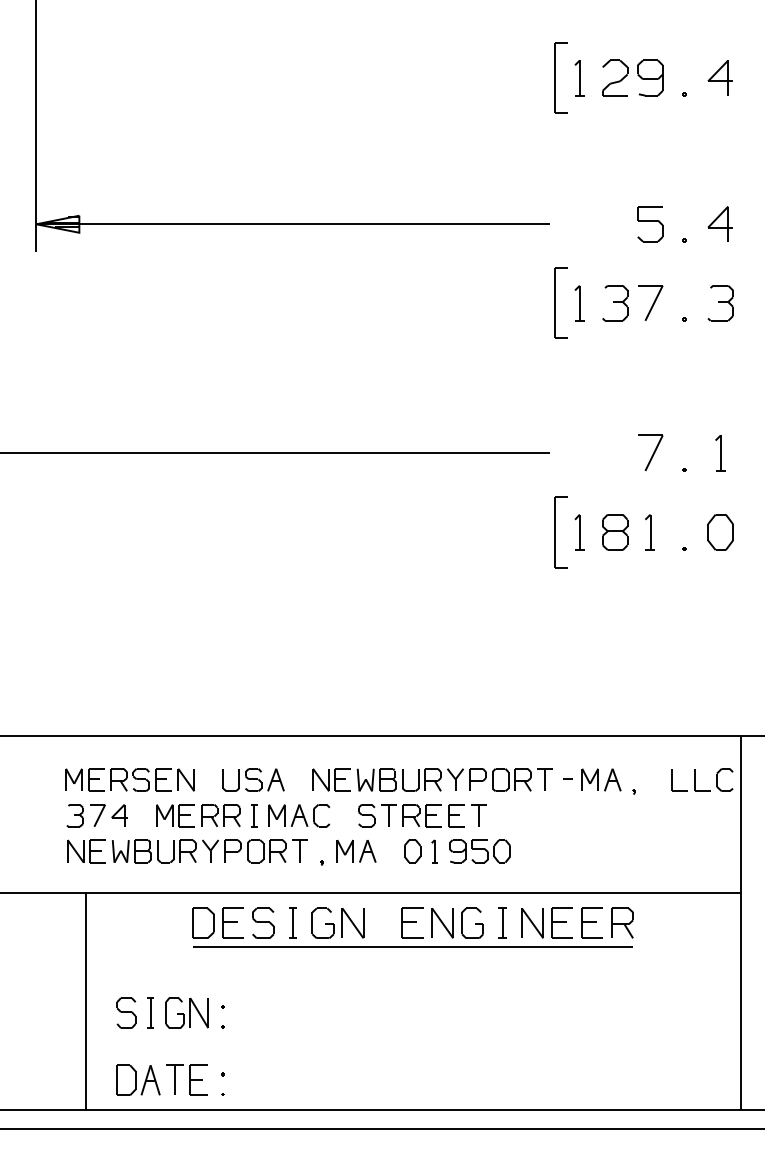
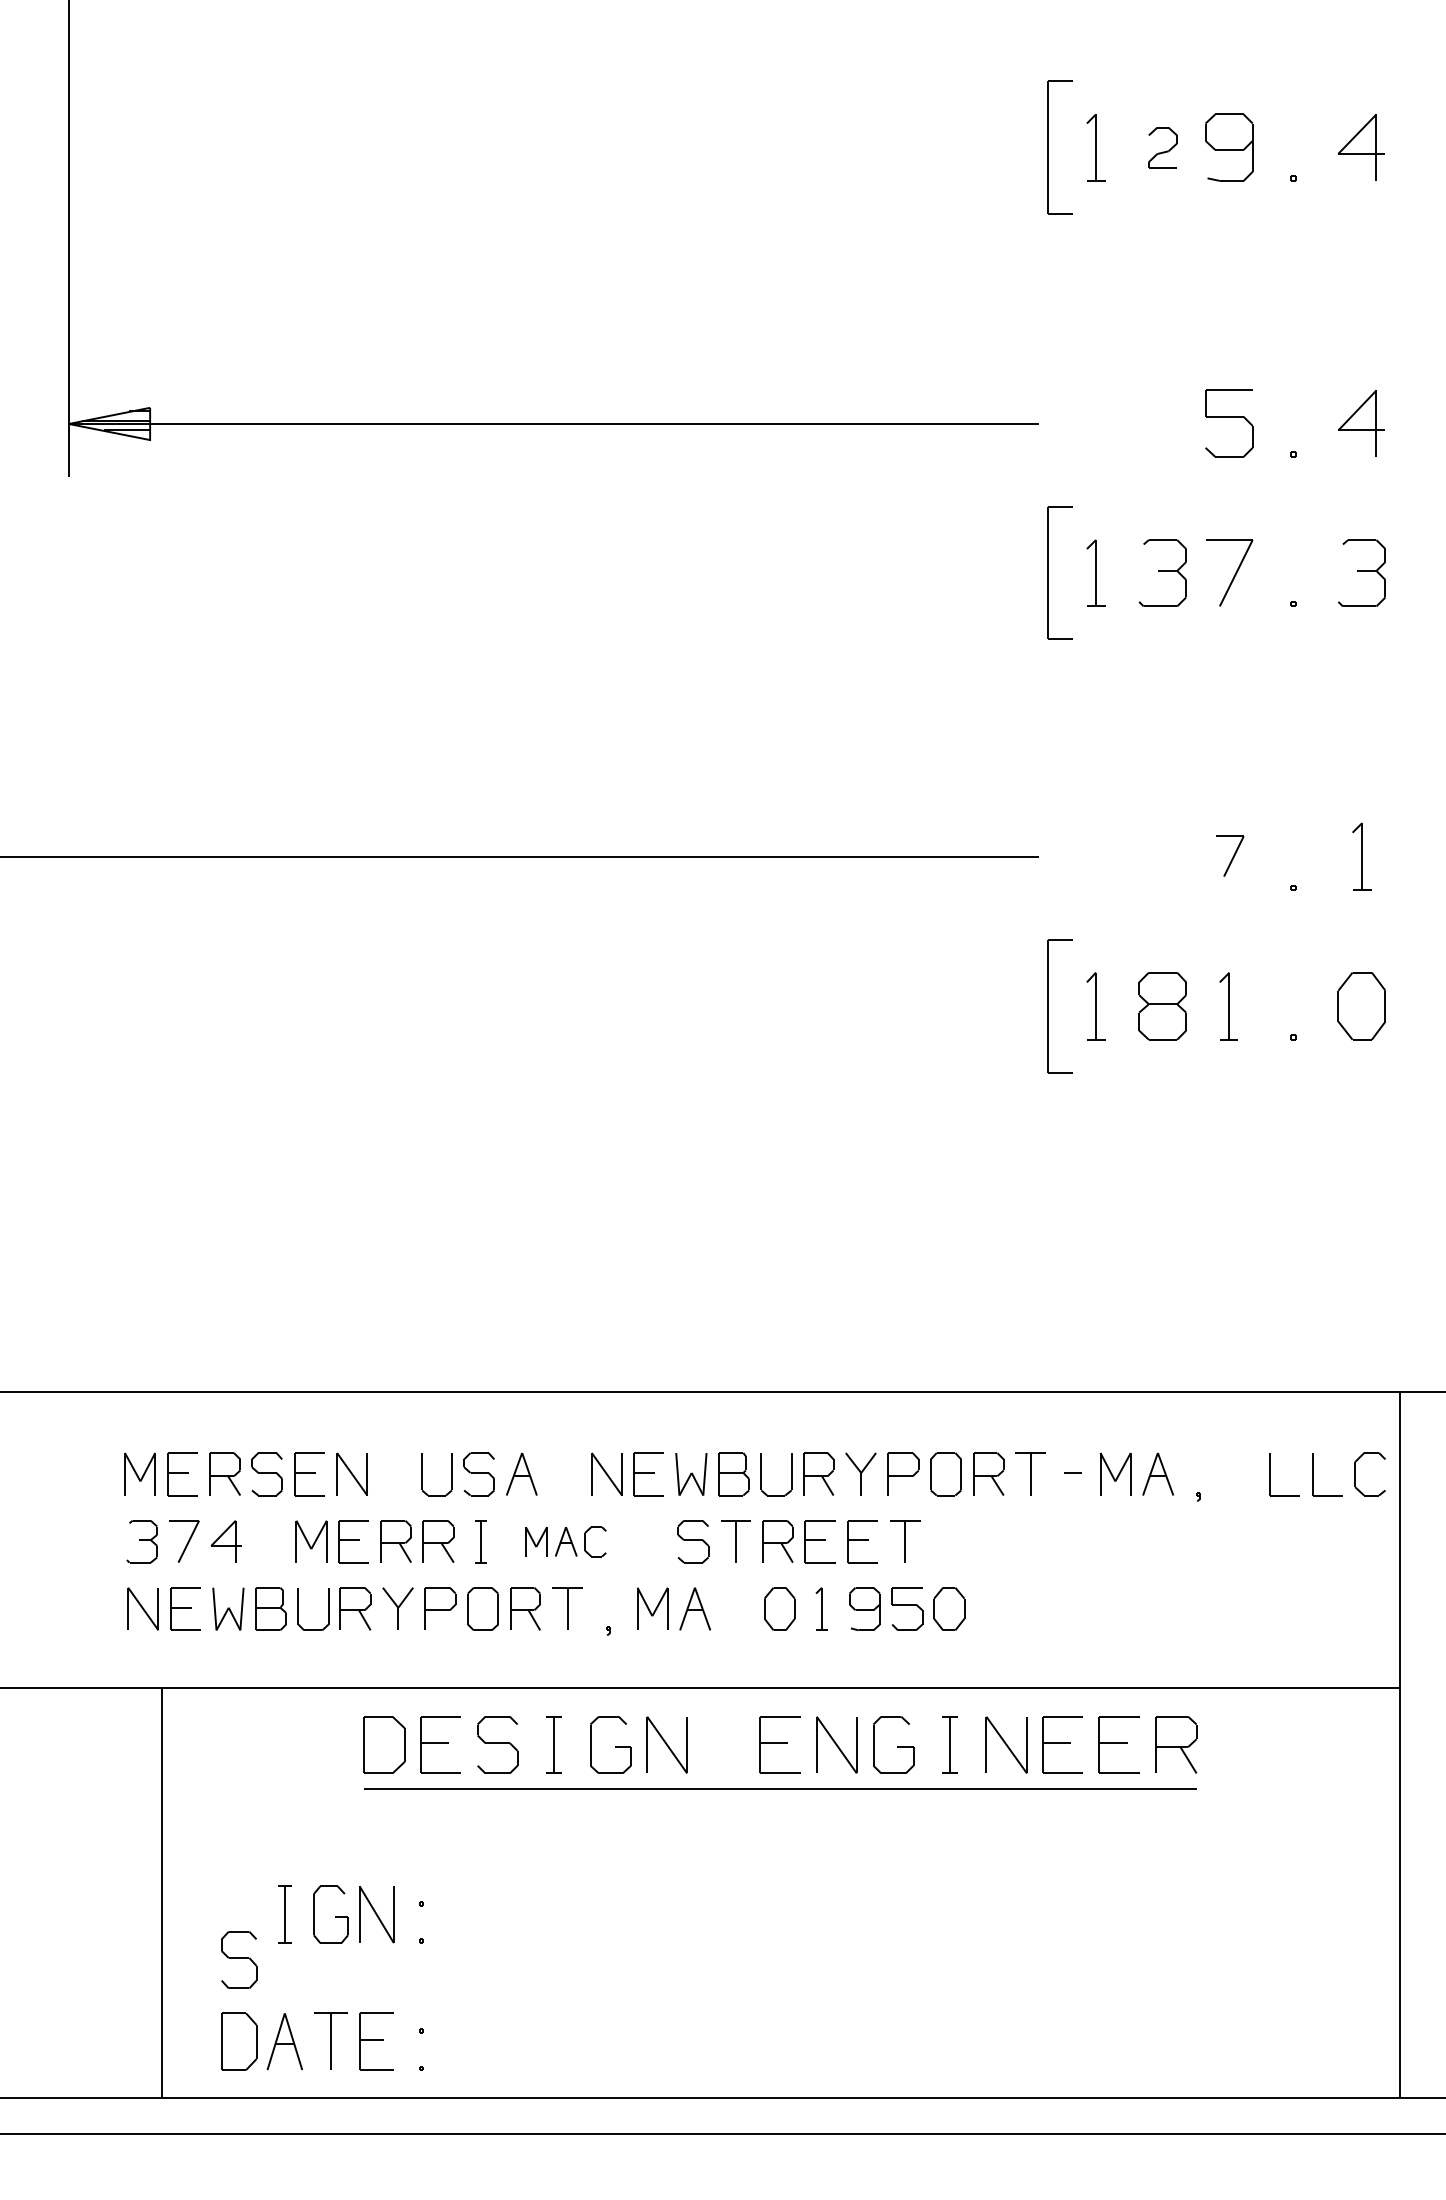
part: (615, 77) -> (1163, 146), size x0.6
part: (650, 452) -> (1229, 855), size x0.6
part: (299, 815) -> (566, 1541), size x0.7
part: (126, 1012) -> (239, 1958), moved

